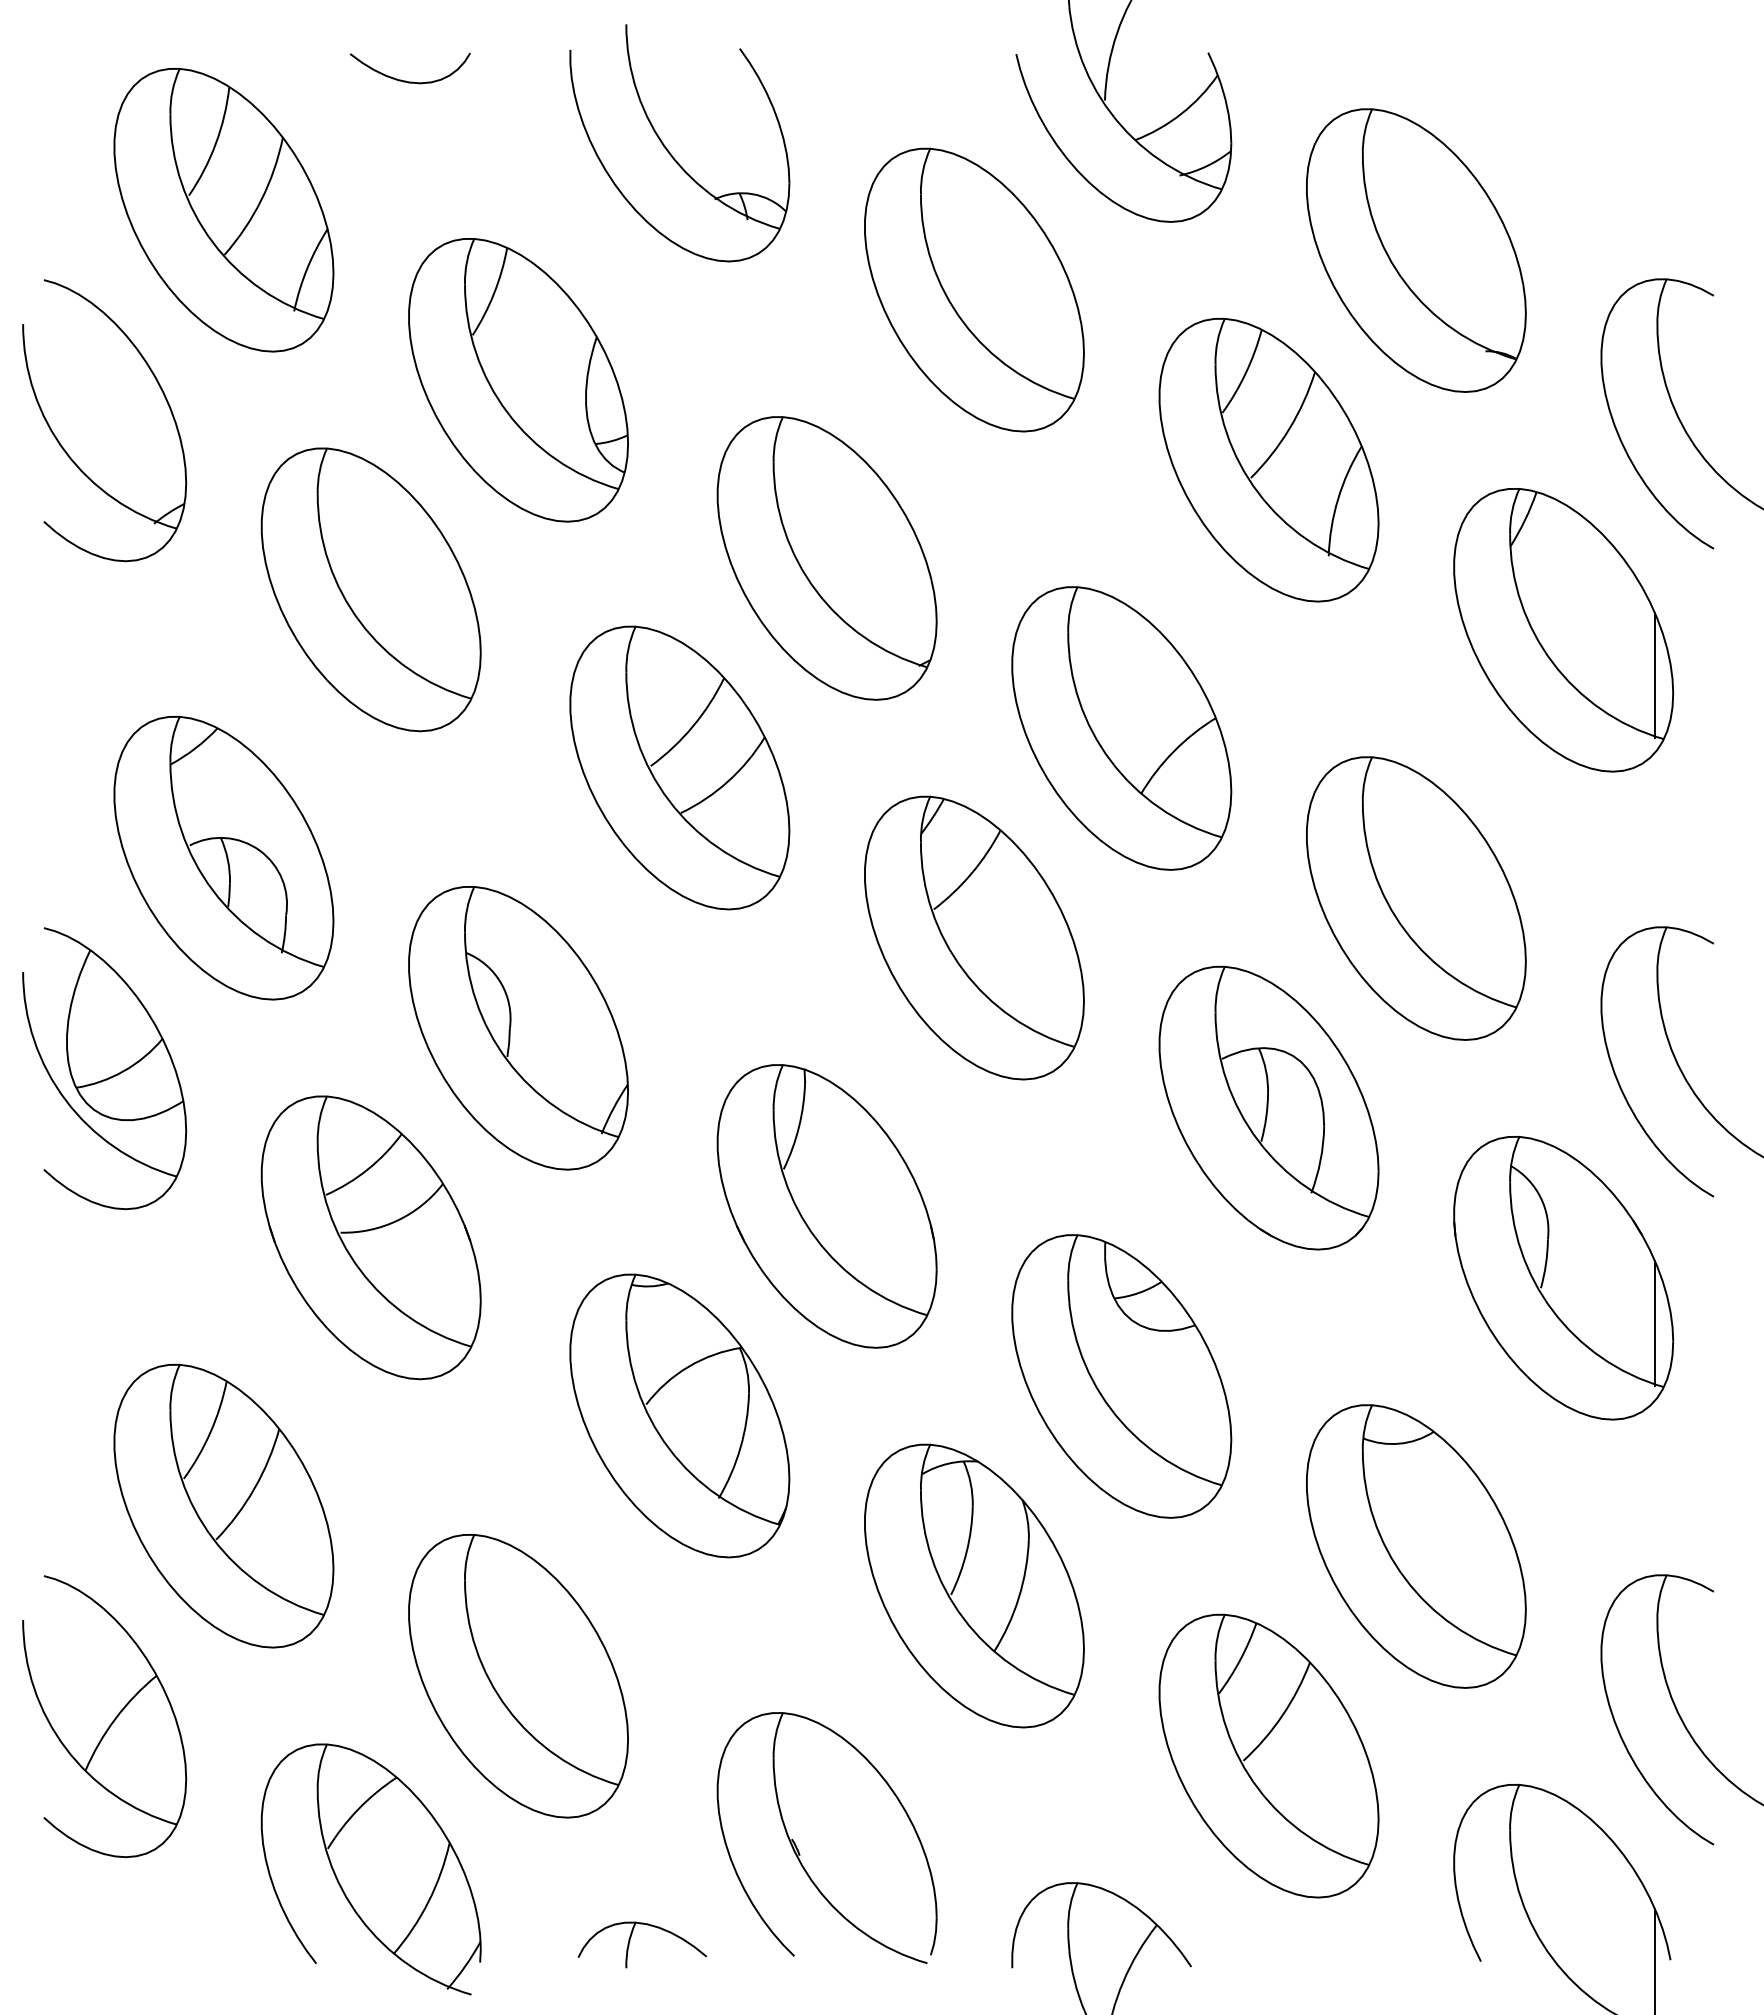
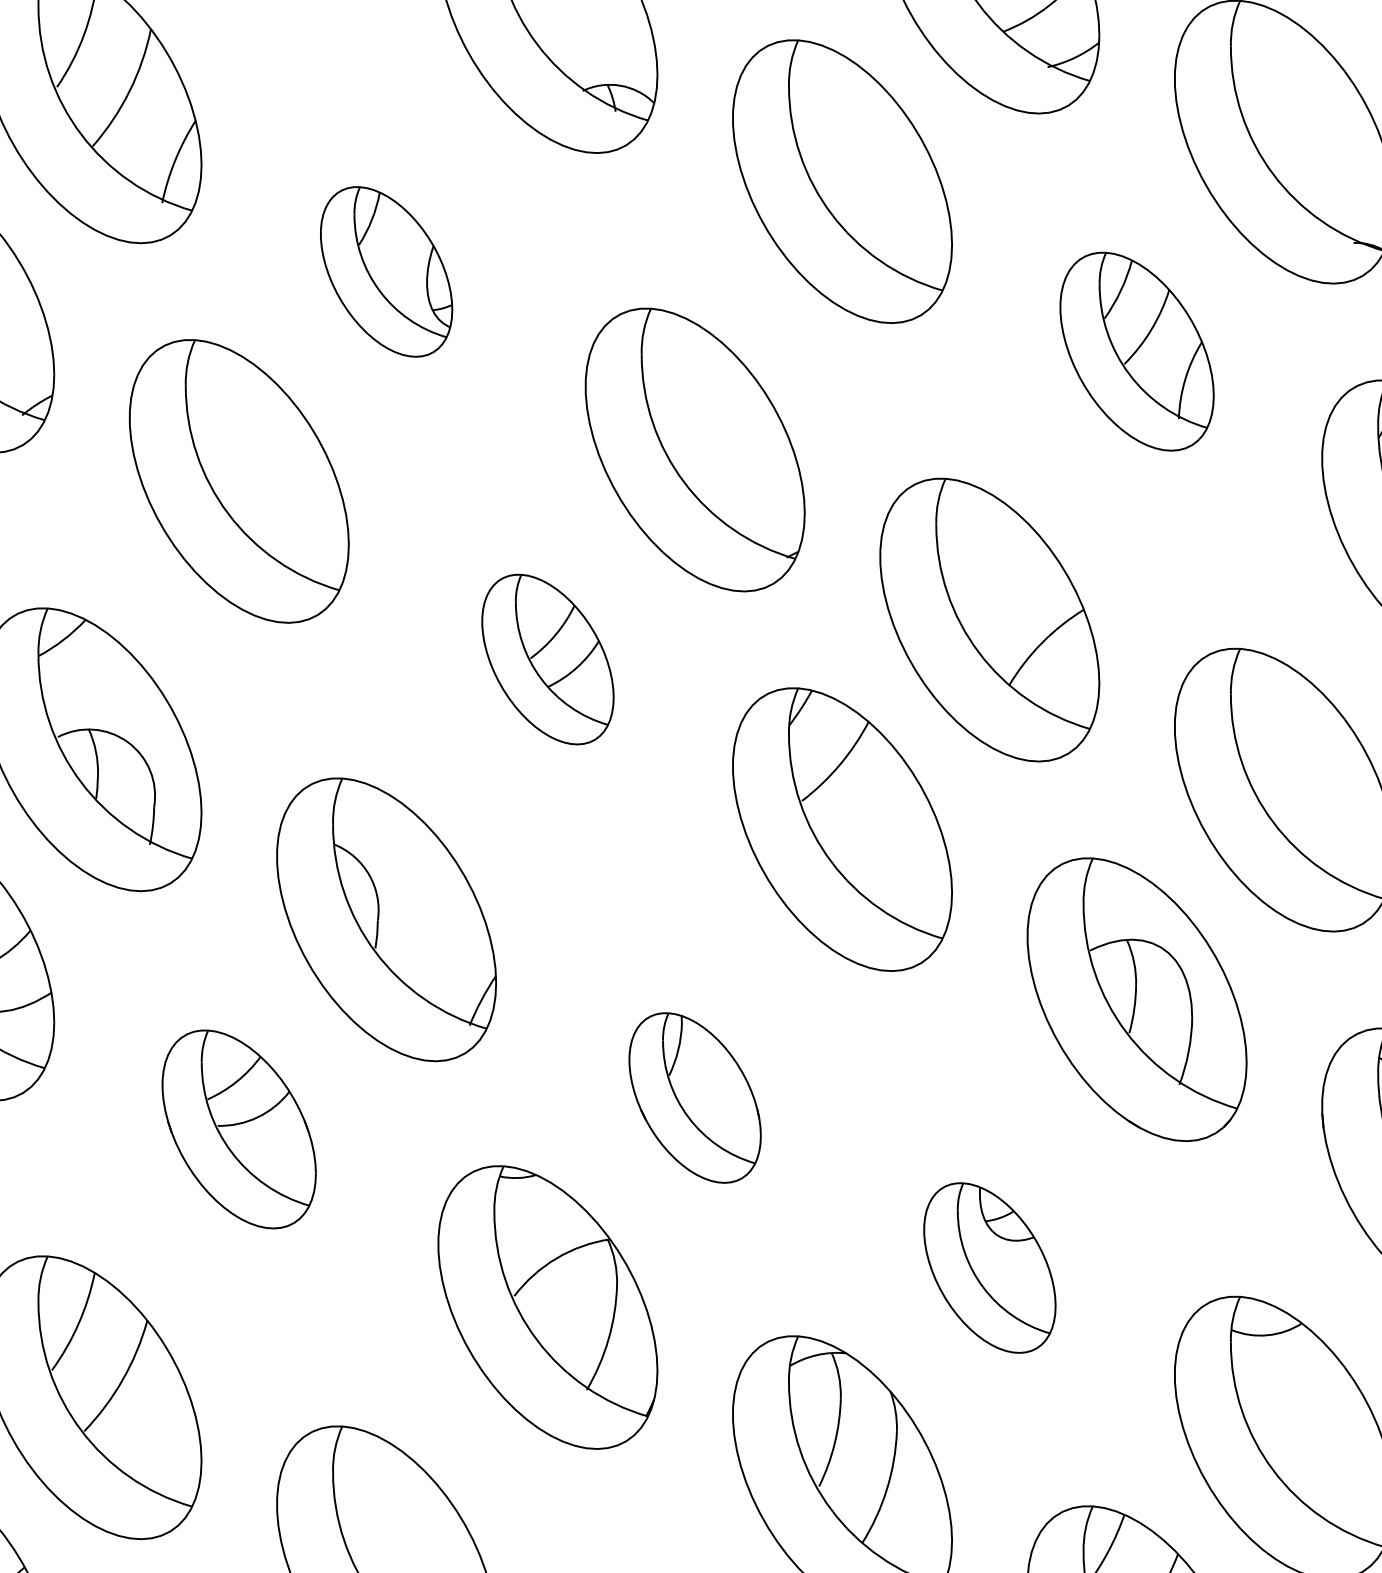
part: (518, 380) -> (386, 272), size x0.6
part: (1268, 459) -> (1136, 351), size x0.7
part: (679, 767) -> (547, 659), size x0.6
part: (826, 1206) -> (694, 1098), size x0.6
part: (370, 1237) -> (238, 1129), size x0.7
part: (1121, 1376) -> (989, 1268), size x0.6

